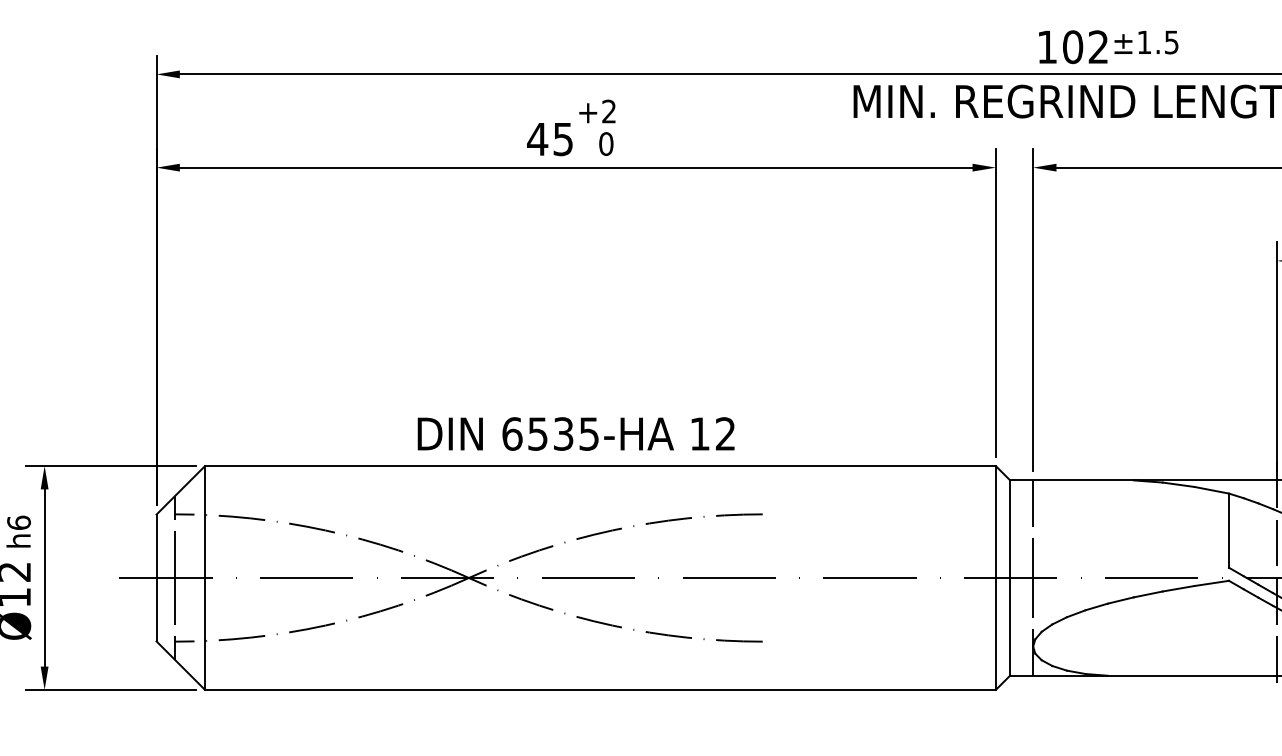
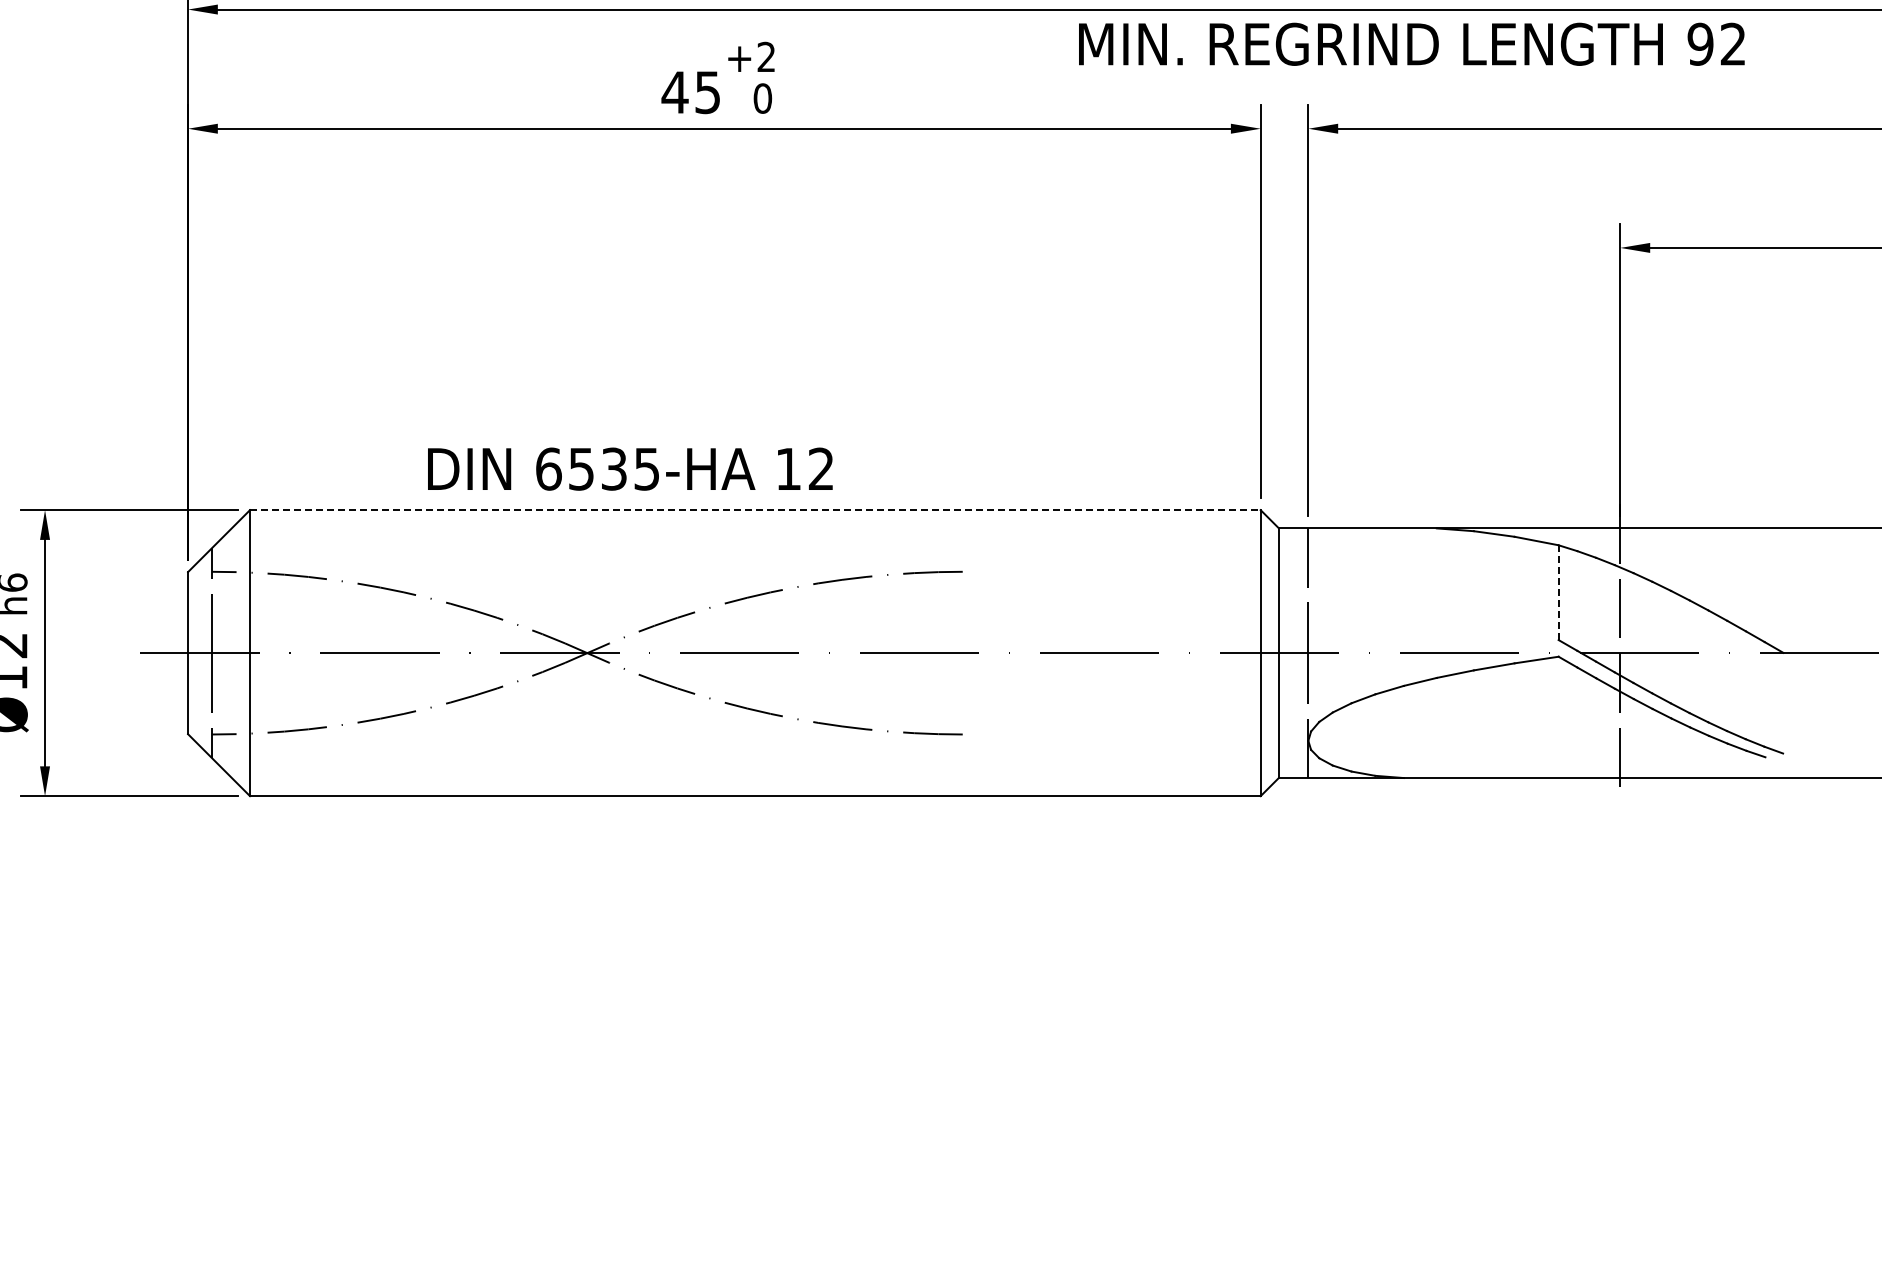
text: (576, 433) -> (630, 468), moved
line: (600, 466) -> (755, 510), solid -> dashed
line: (1228, 530) -> (1558, 592), solid -> dashed

